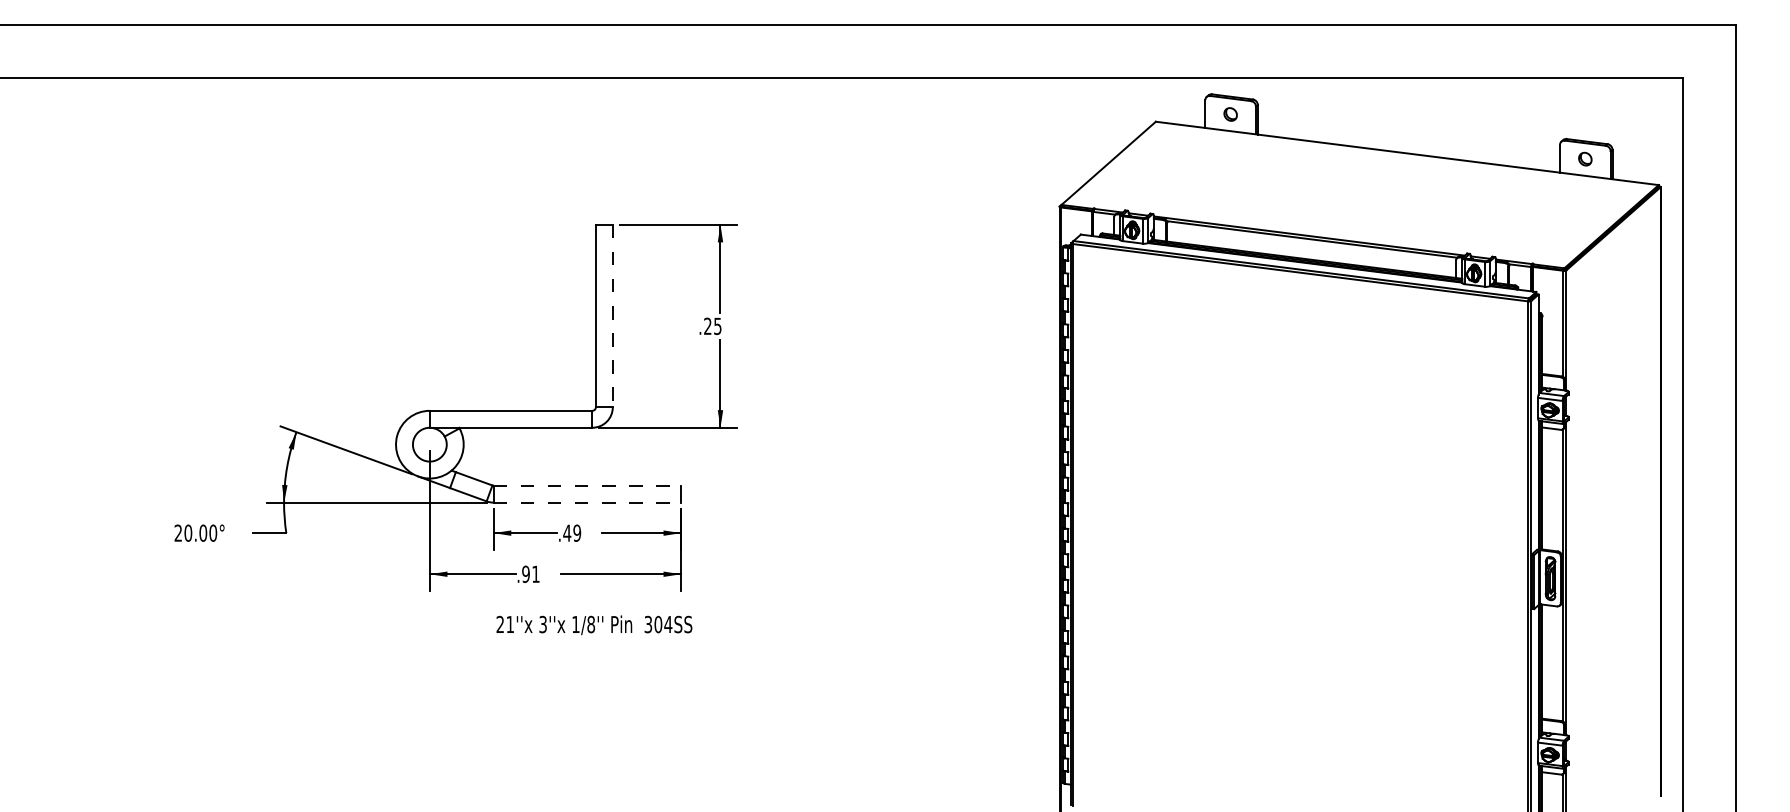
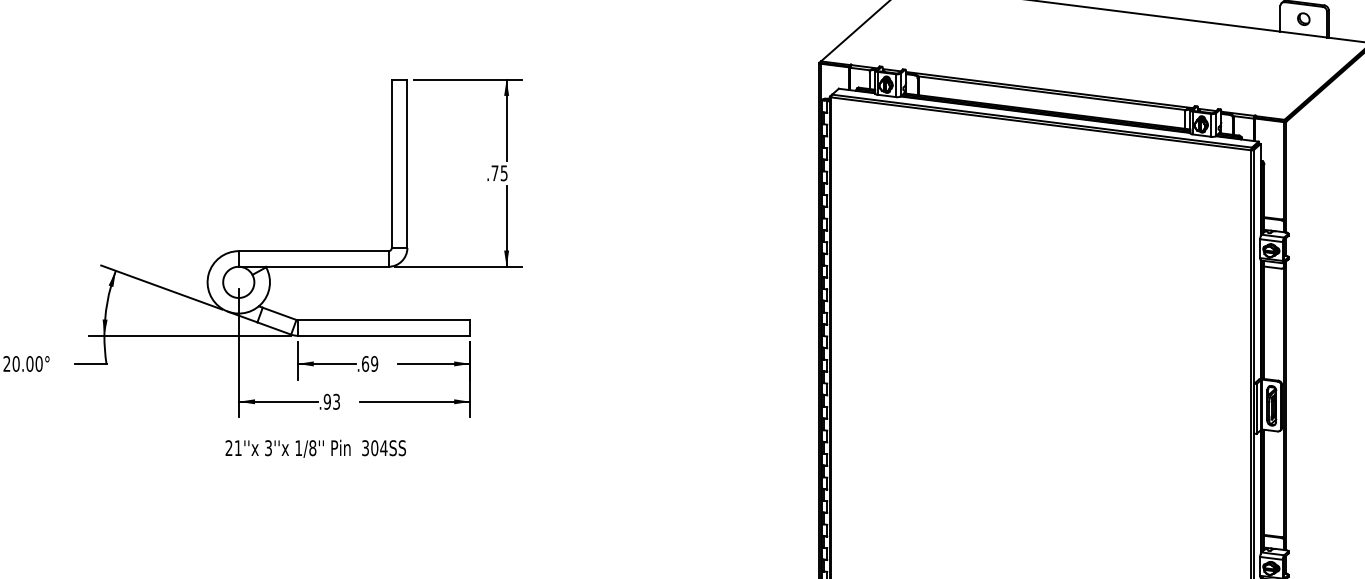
line: (612, 316) -> (407, 164), dashed -> solid
text: (707, 325) -> (494, 172), .25 -> .75
line: (587, 485) -> (384, 319), dashed -> solid
line: (587, 502) -> (384, 335), dashed -> solid
text: (567, 532) -> (365, 363), .49 -> .69
text: (535, 573) -> (336, 401), .91 -> .93
text: (594, 625) -> (315, 449), moved

